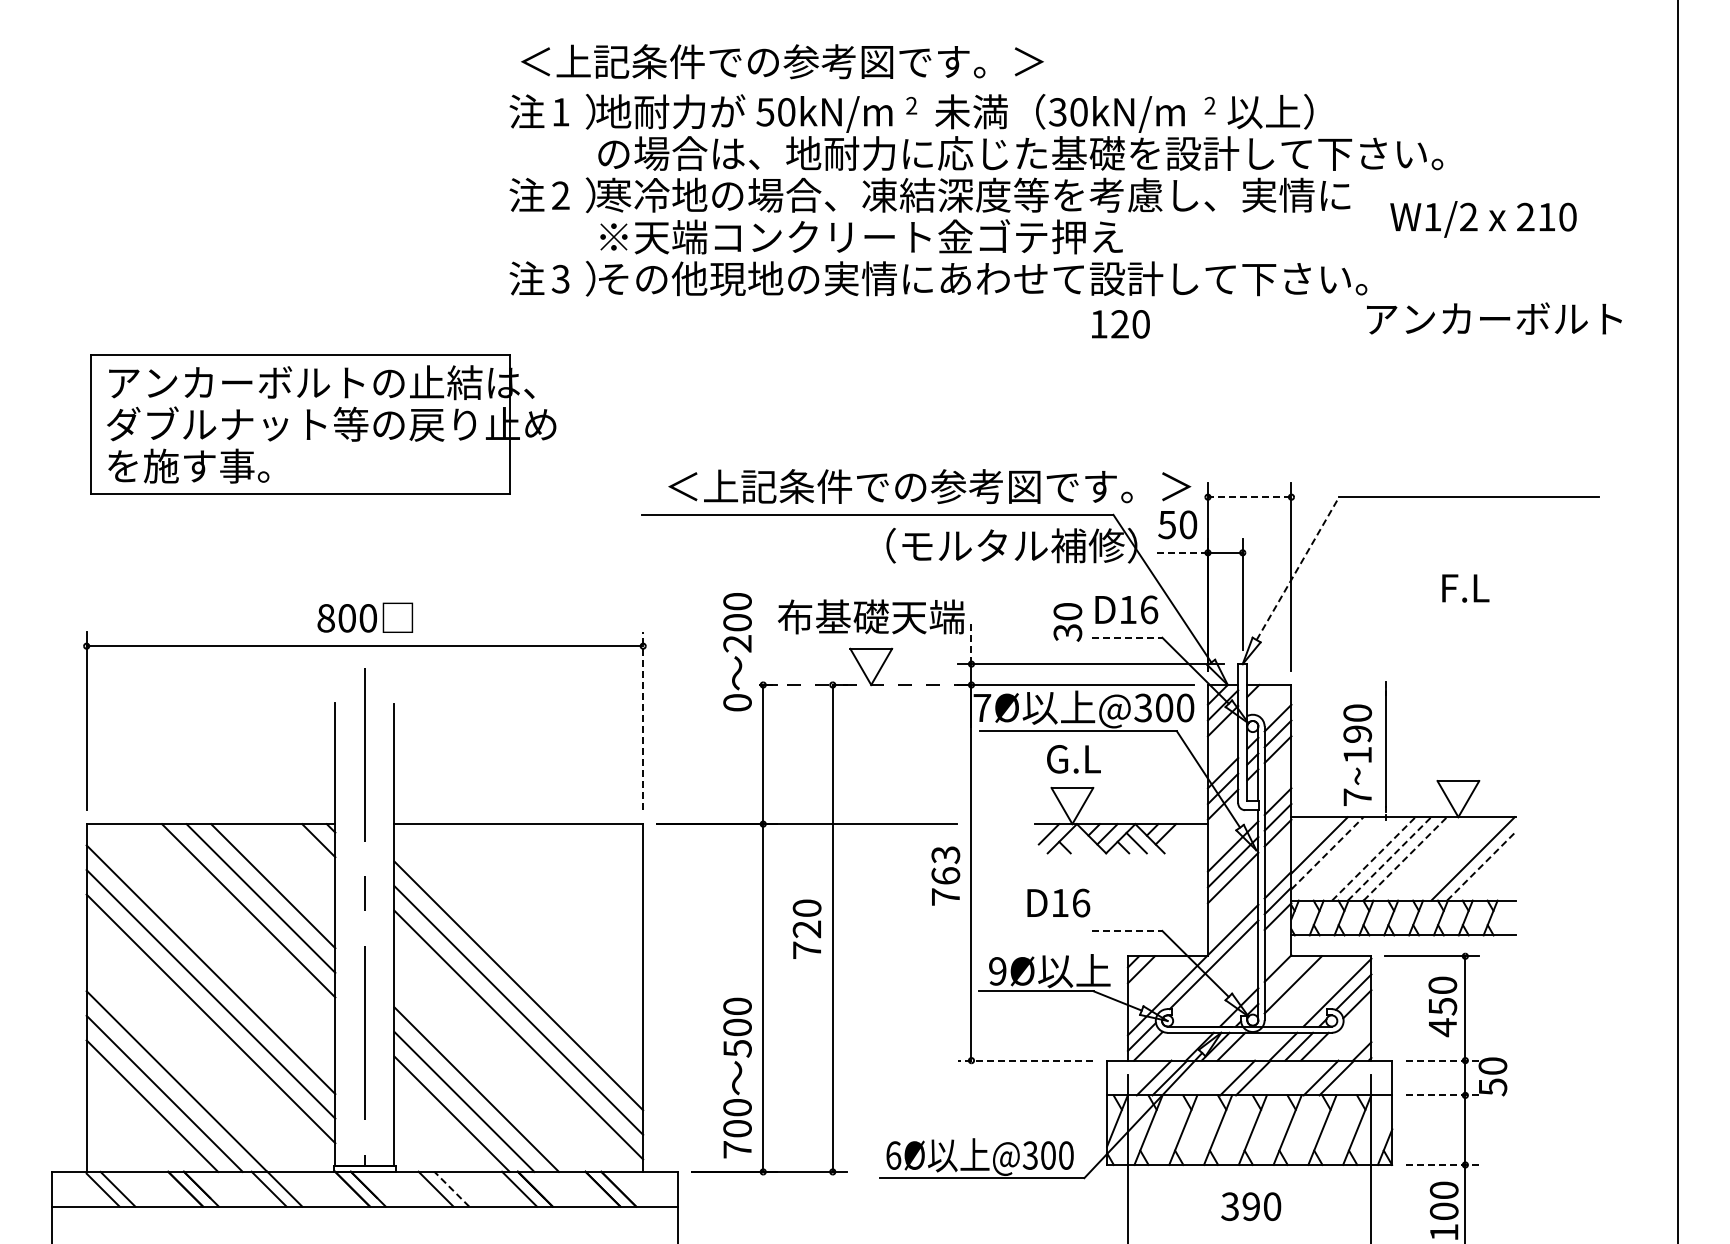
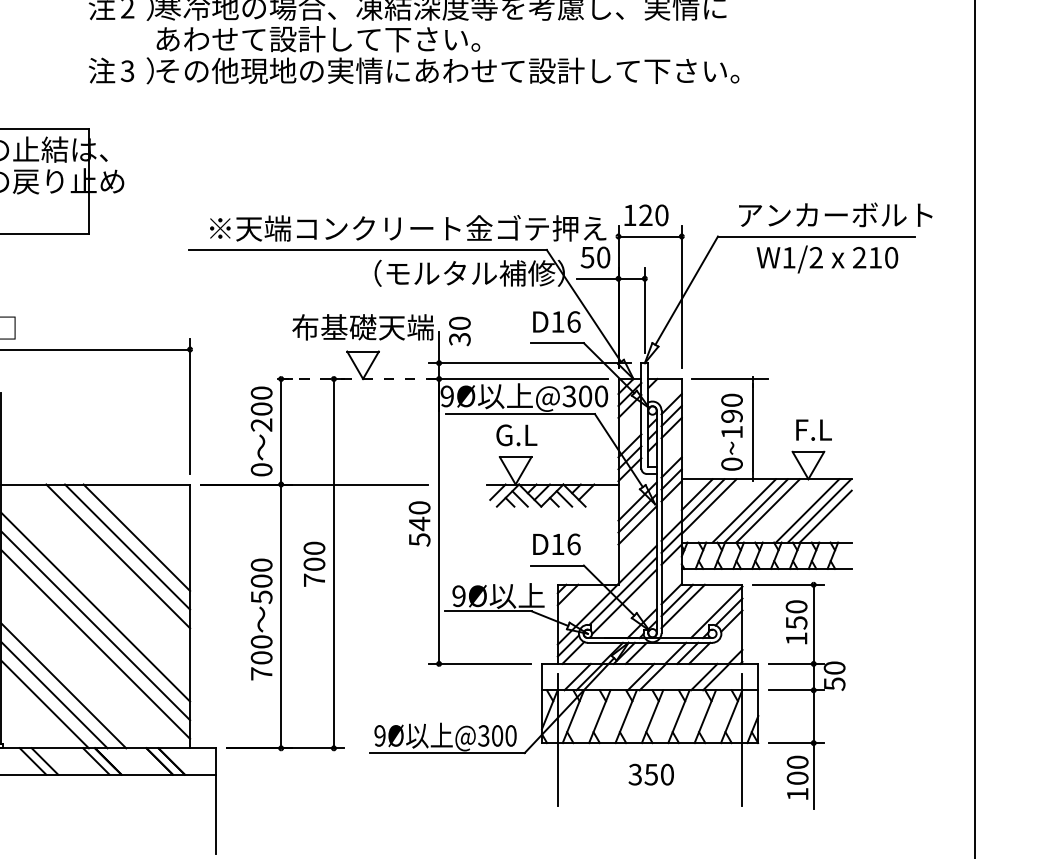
text: (1483, 219) -> (827, 259), moved
text: (860, 236) -> (354, 38), ※天端コンクリート金ゴテ押え -> あわせて設計して下さい。
text: (1494, 318) -> (835, 214), moved
text: (1120, 324) -> (646, 215), moved
text: (929, 486) -> (407, 228), ＜上記条件での参考図です。＞ -> ※天端コンクリート金ゴテ押え
line: (1249, 497) -> (650, 236), dashed -> solid
line: (1180, 552) -> (597, 278), dashed -> solid
line: (1298, 568) -> (687, 290), dashed -> solid
text: (1465, 588) -> (813, 430), moved
text: (1067, 622) -> (459, 331), moved
line: (1127, 637) -> (557, 342), dashed -> solid
line: (971, 643) -> (439, 347), dashed -> solid
text: (737, 652) -> (261, 431), moved
line: (1355, 685) -> (730, 379), added
text: (982, 707) -> (447, 396), 7Ø -> 9Ø
line: (643, 721) -> (190, 406), dashed -> solid
text: (1357, 796) -> (731, 463), 7~190 -> 0~190
line: (1311, 837) -> (697, 494), added
line: (1078, 842) -> (520, 498), added
line: (1327, 852) -> (709, 506), dashed -> solid
line: (1374, 858) -> (744, 510), dashed -> solid
line: (1389, 858) -> (756, 510), dashed -> solid
line: (1405, 858) -> (768, 510), dashed -> solid
line: (1457, 858) -> (807, 510), added
line: (1481, 866) -> (825, 516), dashed -> solid
text: (945, 876) -> (419, 524), 763 -> 540
line: (572, 894) -> (136, 537), added
text: (1058, 902) -> (556, 543), moved
line: (560, 906) -> (127, 547), added
line: (548, 918) -> (118, 556), added
text: (806, 929) -> (313, 564), 720 -> 700
line: (1127, 930) -> (557, 565), dashed -> solid
line: (1285, 976) -> (677, 600), added
line: (1215, 978) -> (624, 601), added
text: (1442, 1027) -> (796, 638), 450 -> 150
line: (1025, 1060) -> (480, 663), dashed -> solid
line: (1442, 1060) -> (796, 663), dashed -> solid
text: (737, 1077) -> (261, 619), moved
line: (1442, 1095) -> (796, 690), dashed -> solid
text: (893, 1155) -> (379, 735), 6Ø -> 9Ø
line: (1442, 1164) -> (796, 742), dashed -> solid
line: (451, 1189) -> (44, 761), dashed -> solid
text: (1250, 1206) -> (650, 774), 390 -> 350

